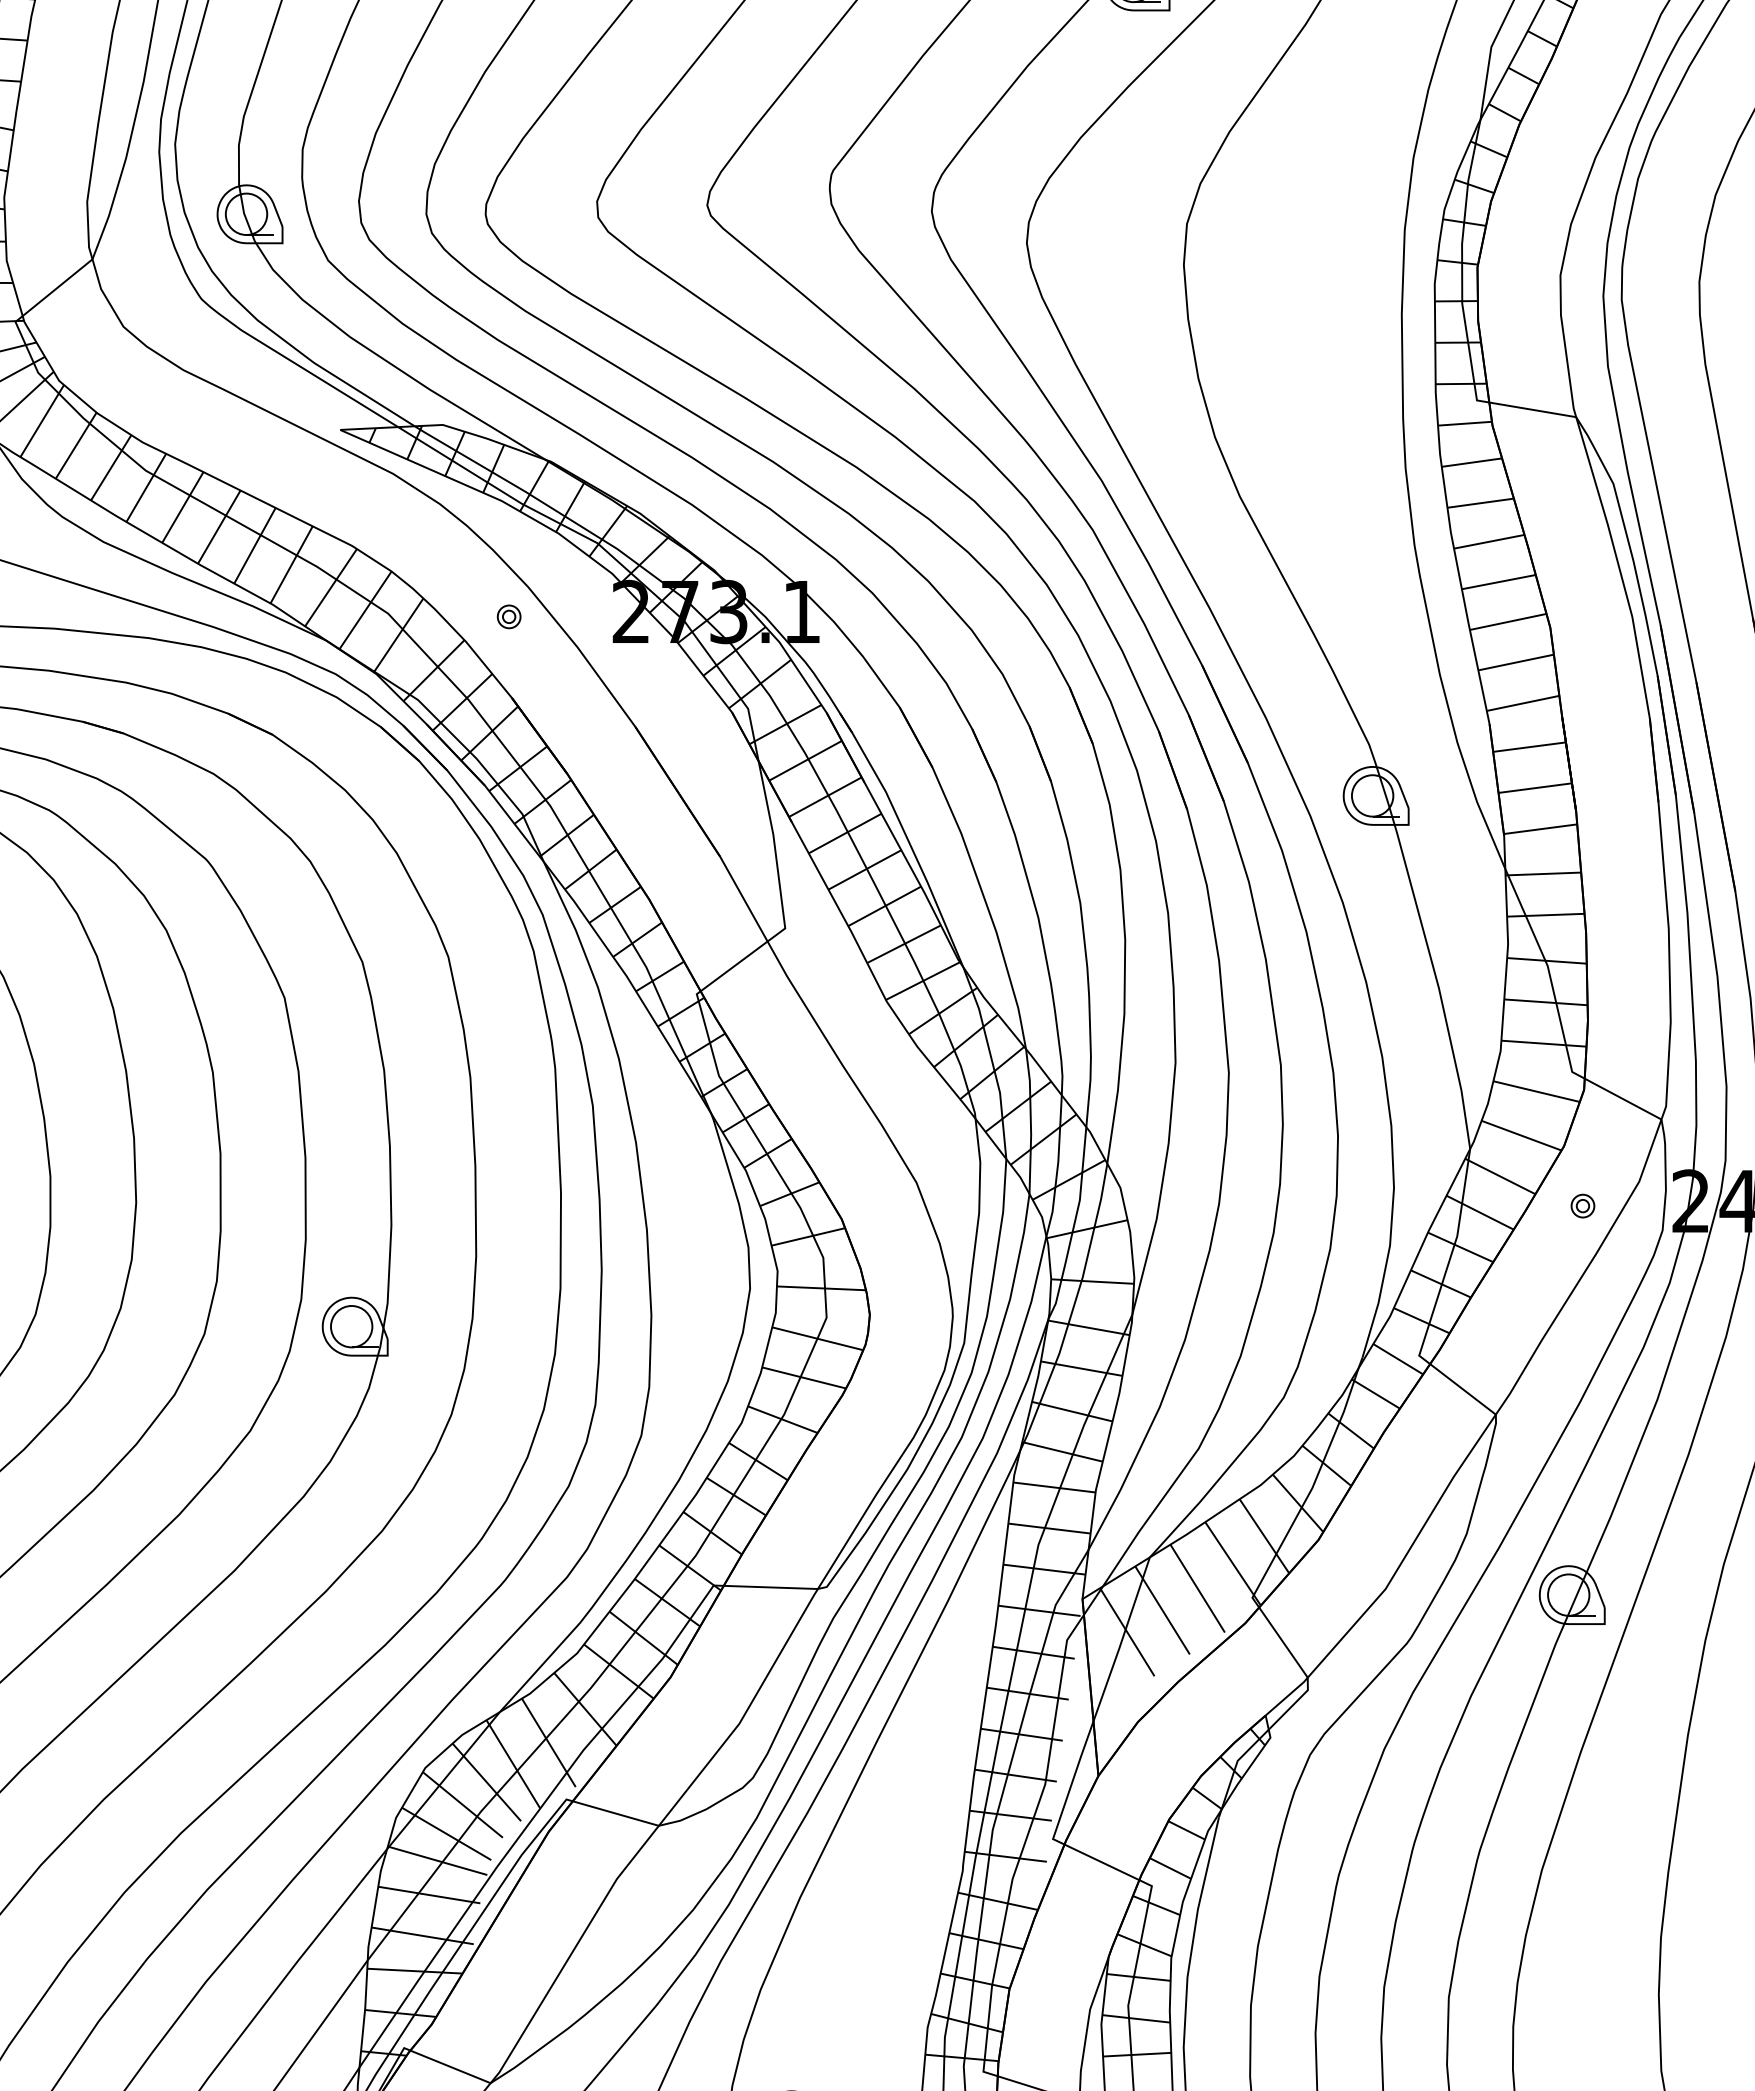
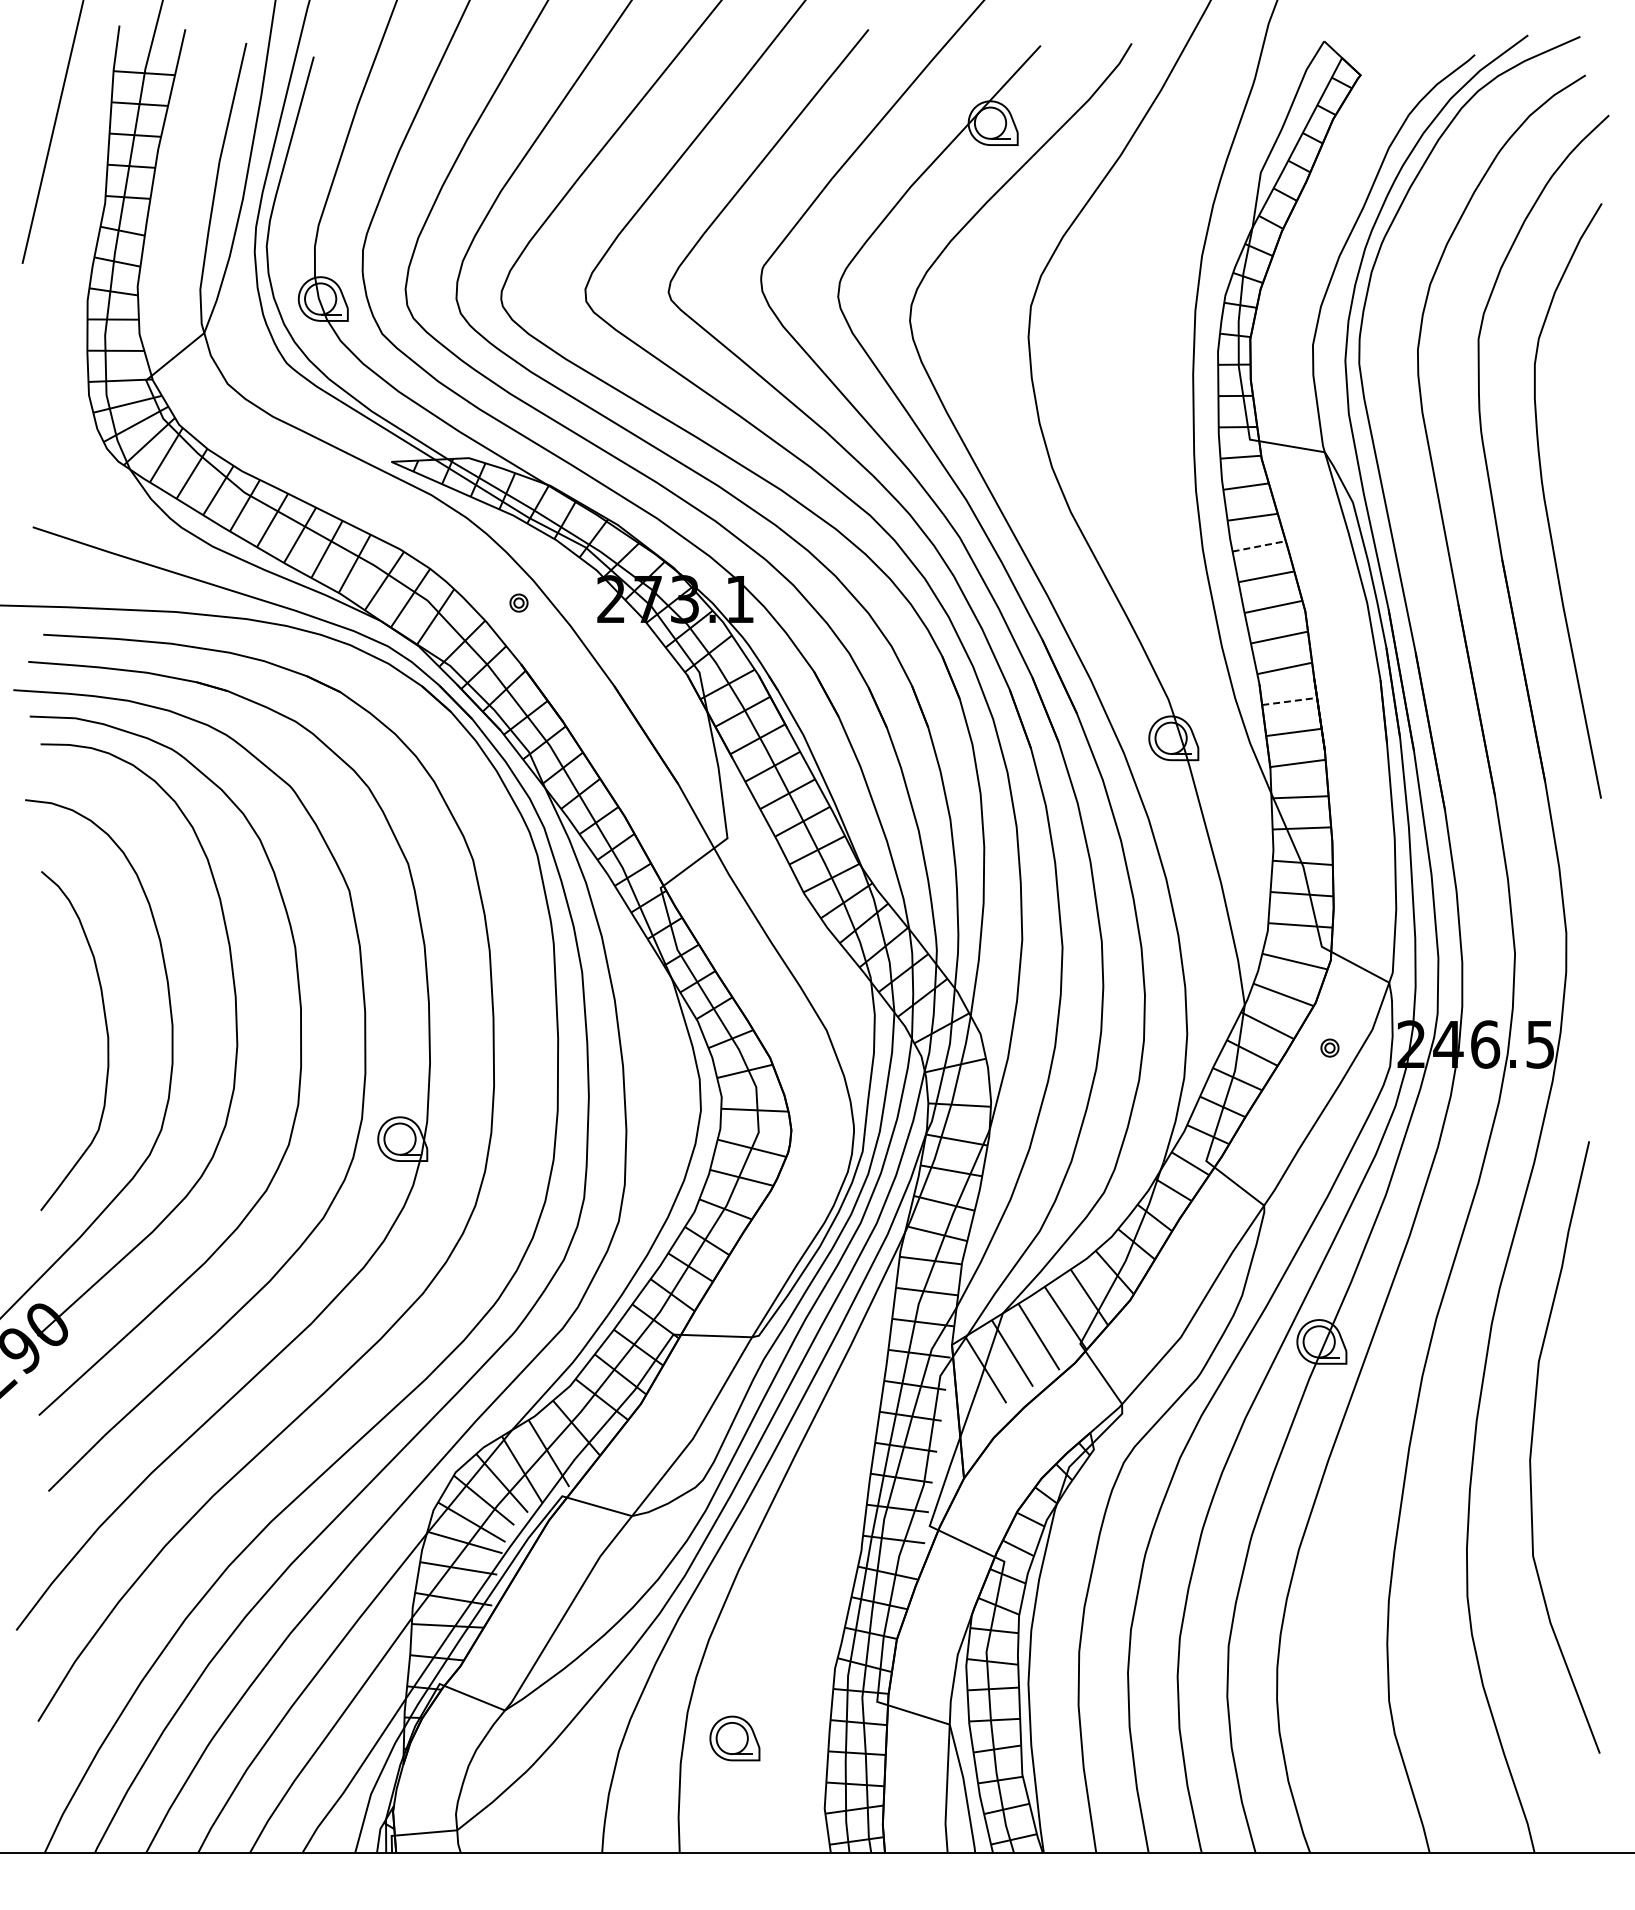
line: (1489, 541) -> (1259, 546), solid -> dashed
line: (1529, 747) -> (1289, 701), solid -> dashed

